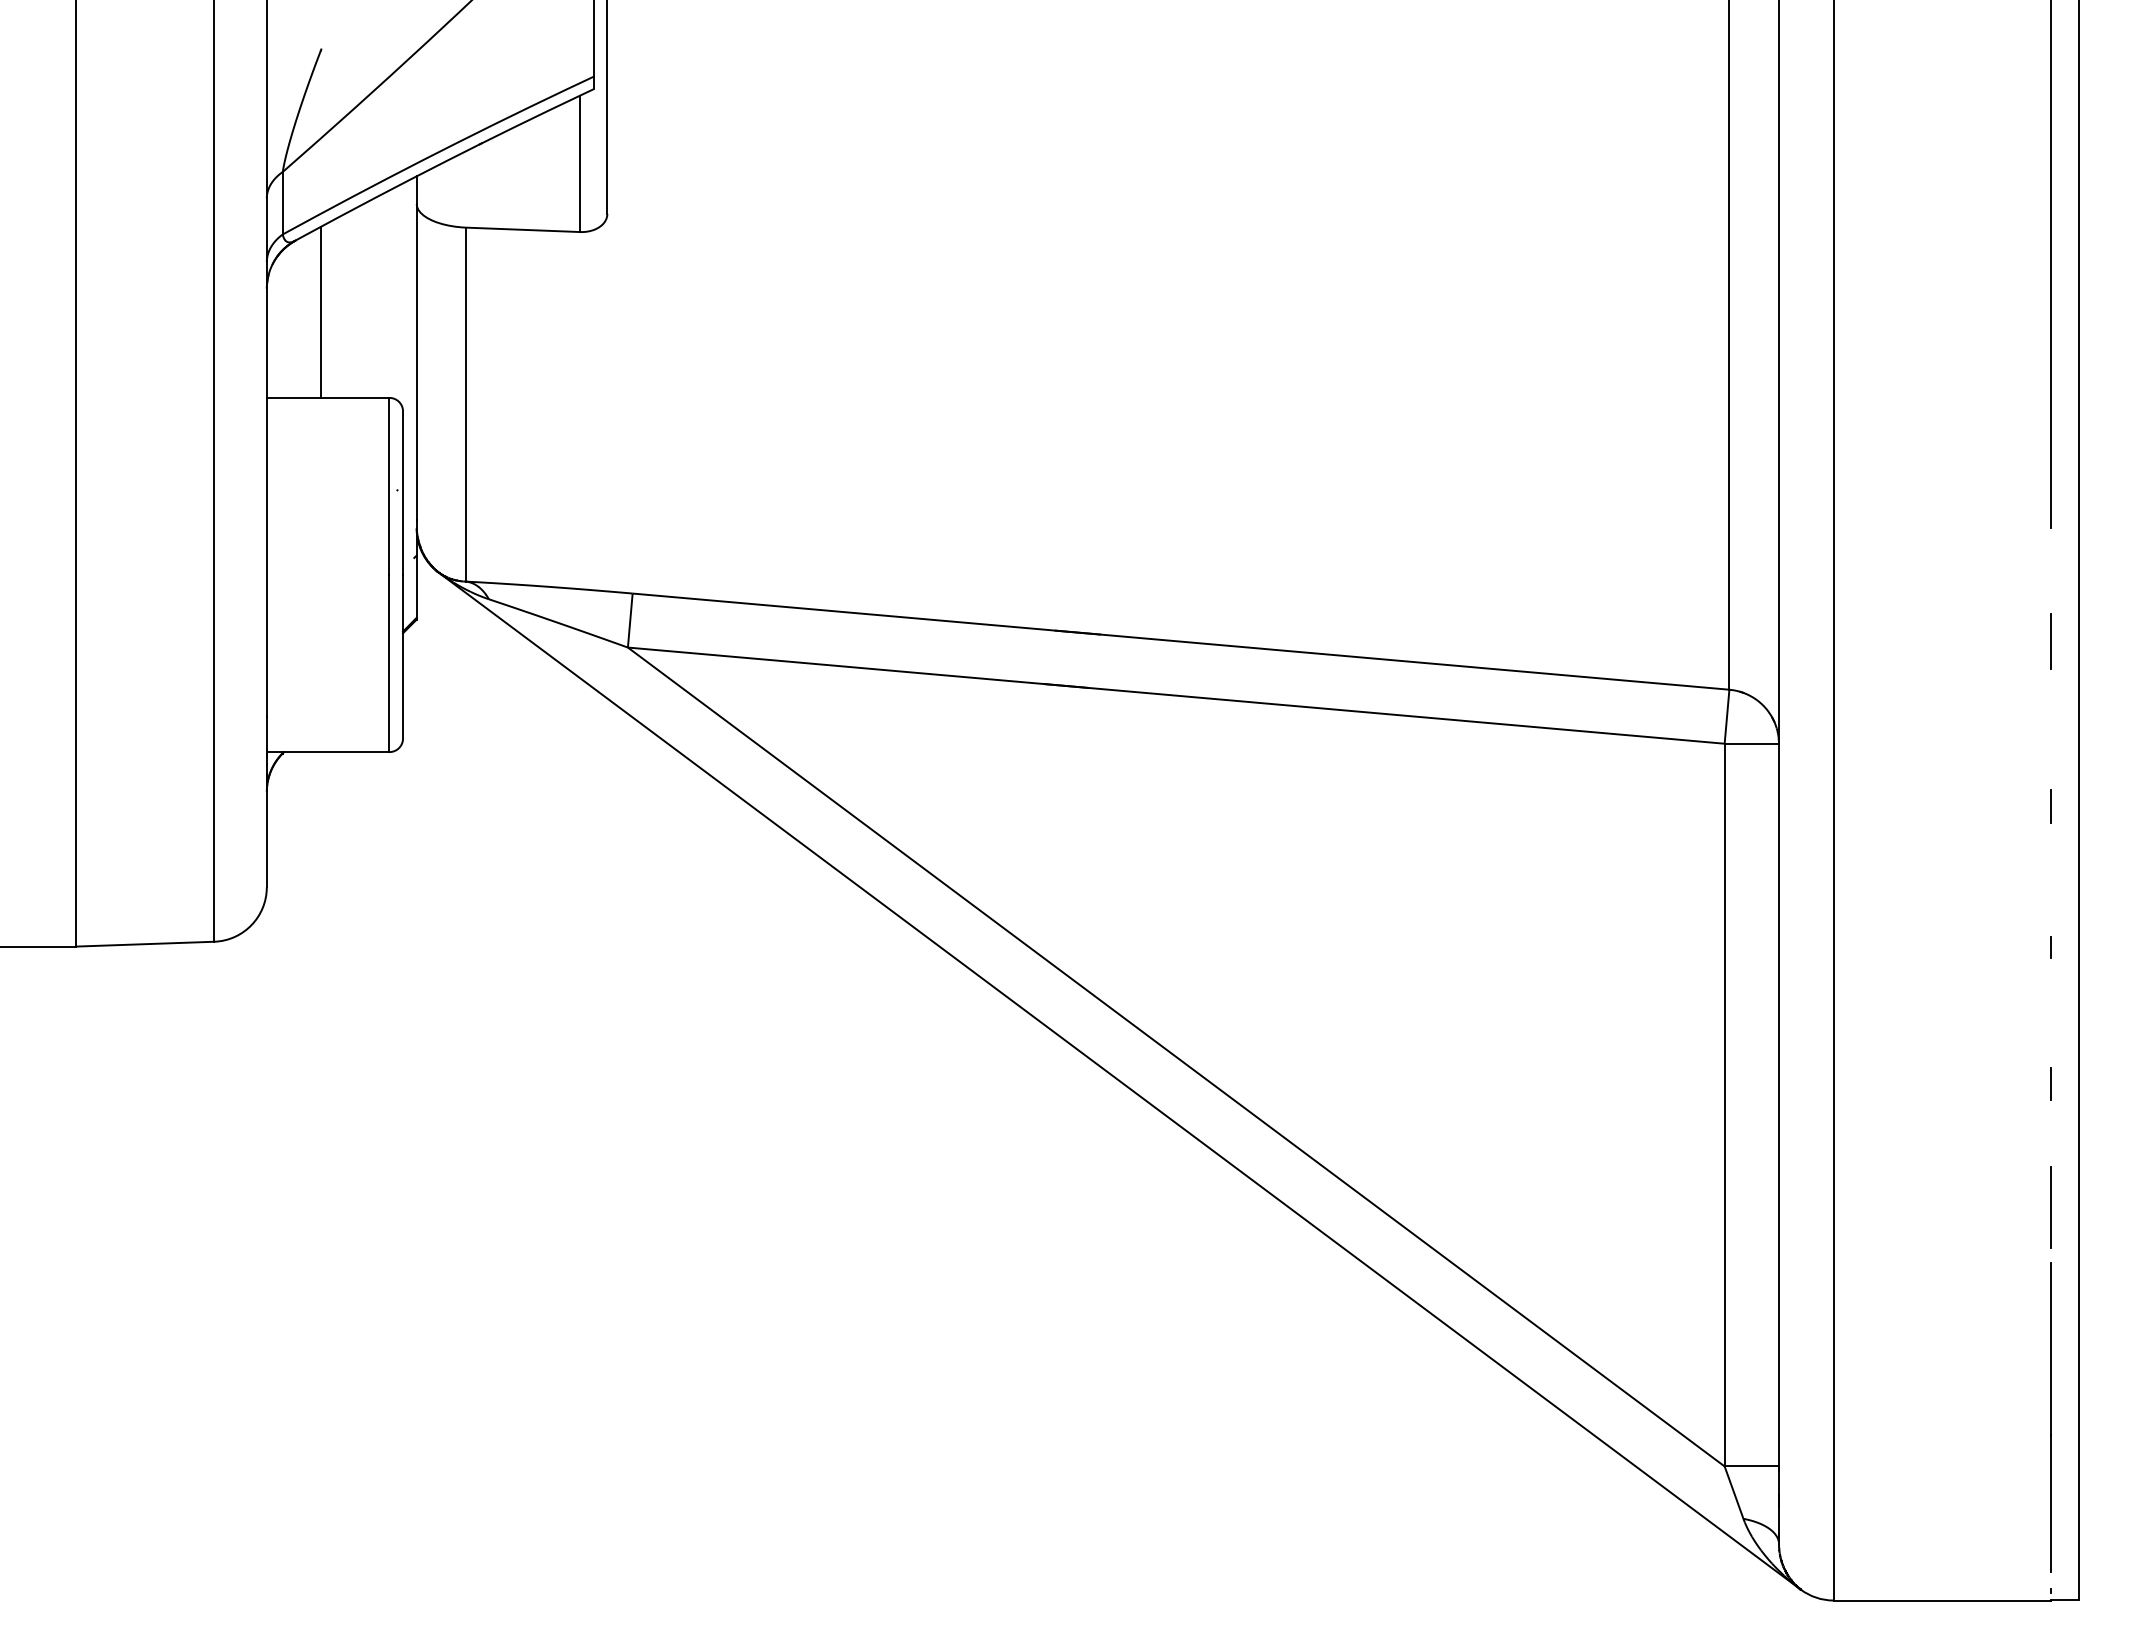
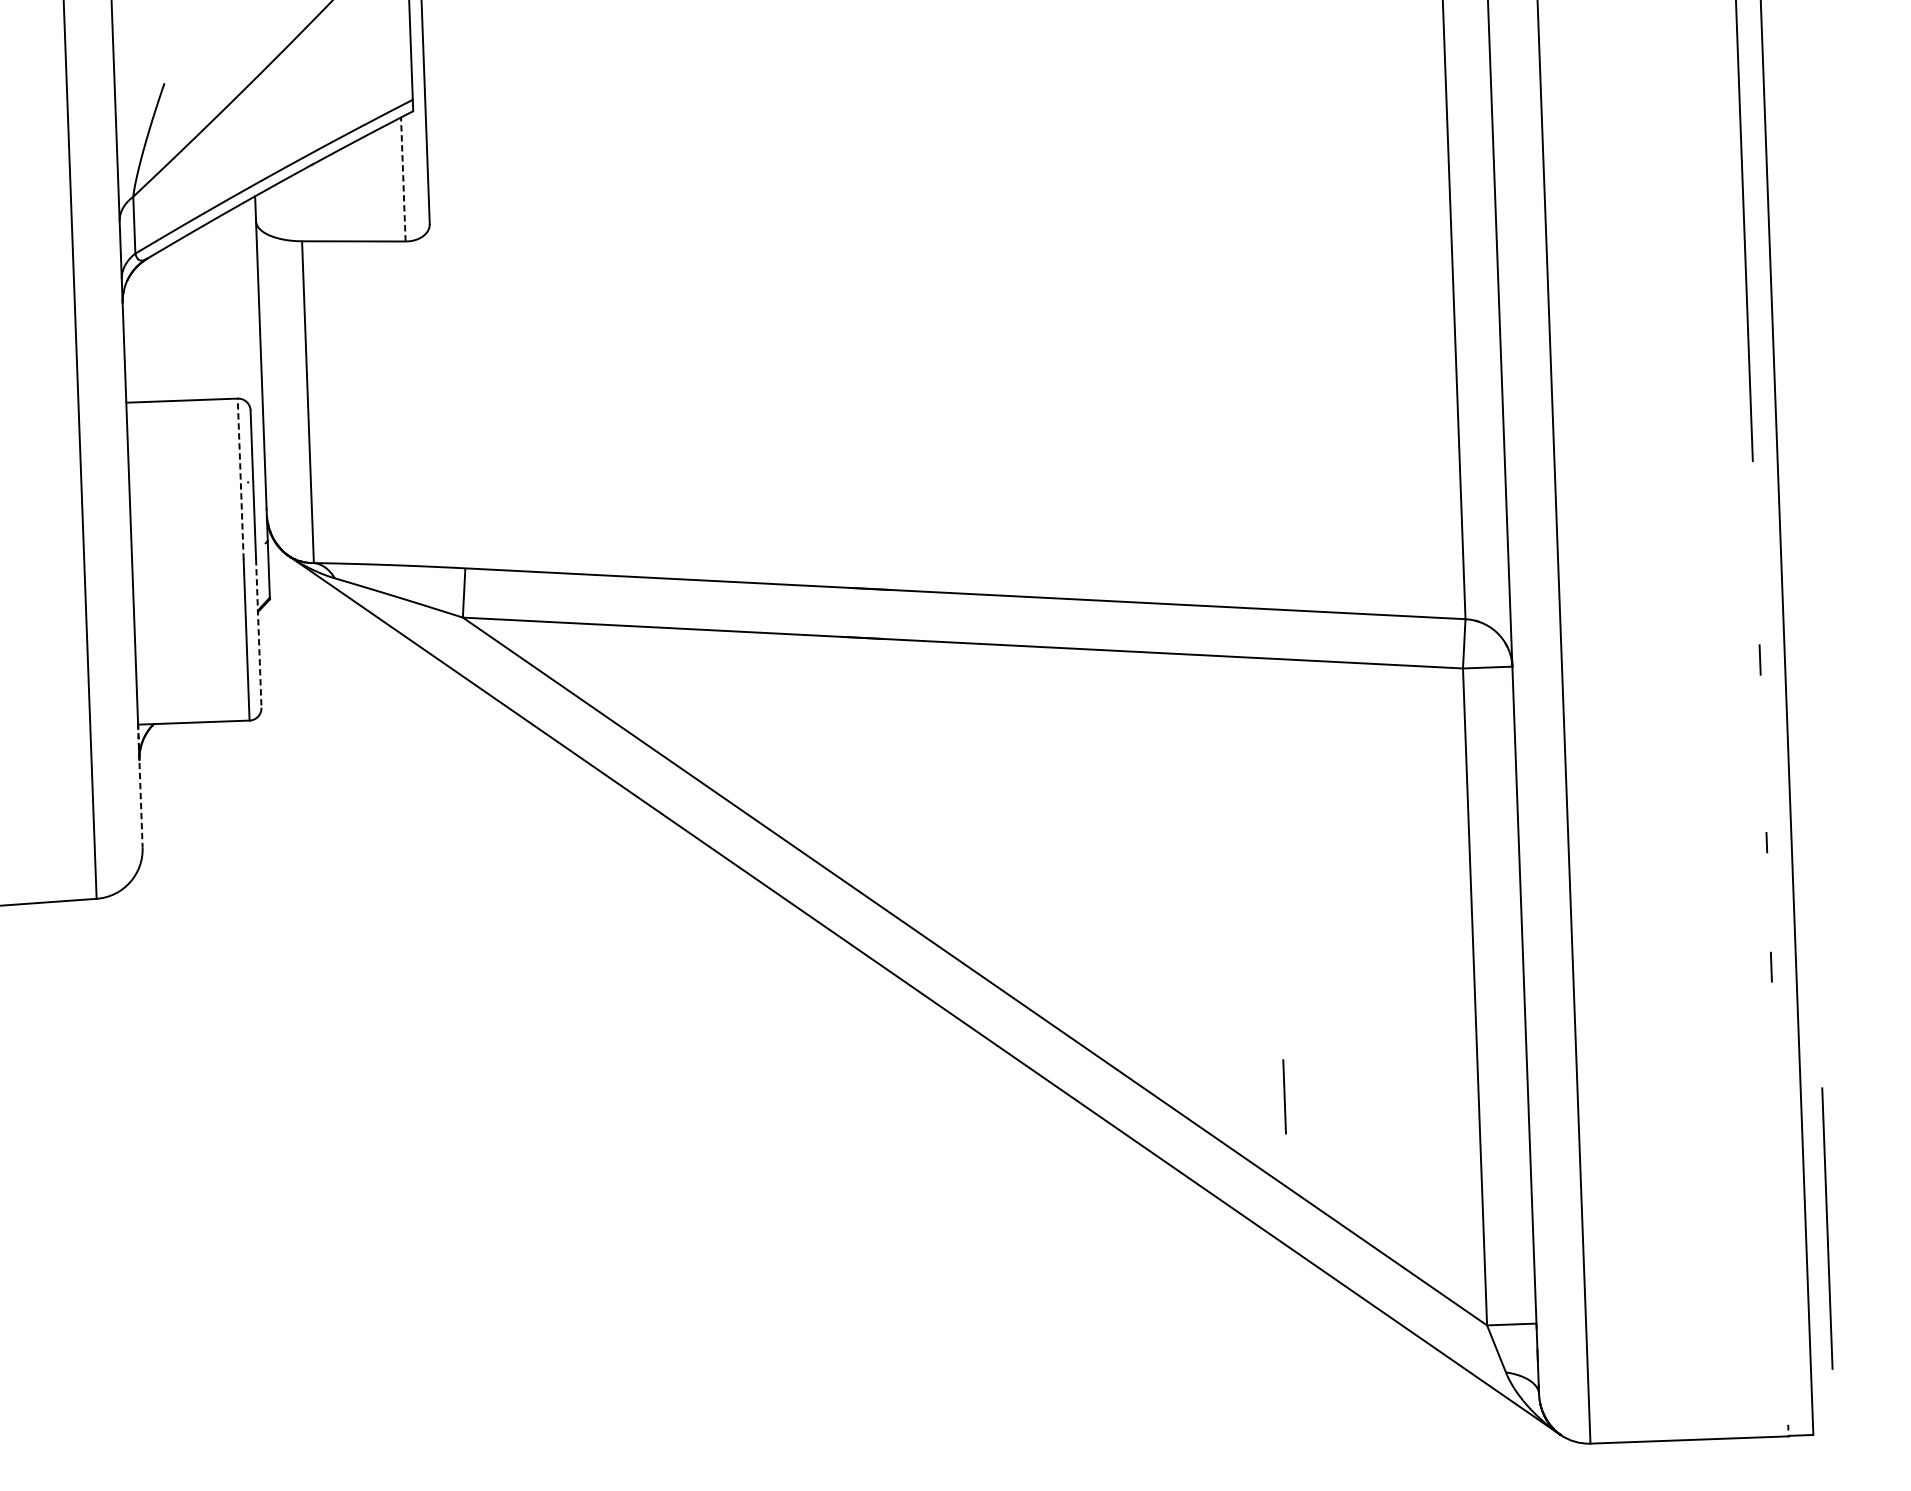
line: (580, 163) -> (403, 179), solid -> dashed
line: (321, 311) -> (173, 322), removed
line: (389, 486) -> (240, 479), solid -> dashed
line: (2051, 641) -> (1756, 564), removed
line: (403, 656) -> (259, 633), solid -> dashed
line: (2050, 806) -> (1759, 660), moved
line: (266, 818) -> (140, 785), solid -> dashed
line: (2050, 1207) -> (1283, 1097), moved
line: (2050, 1417) -> (1826, 1228), moved

